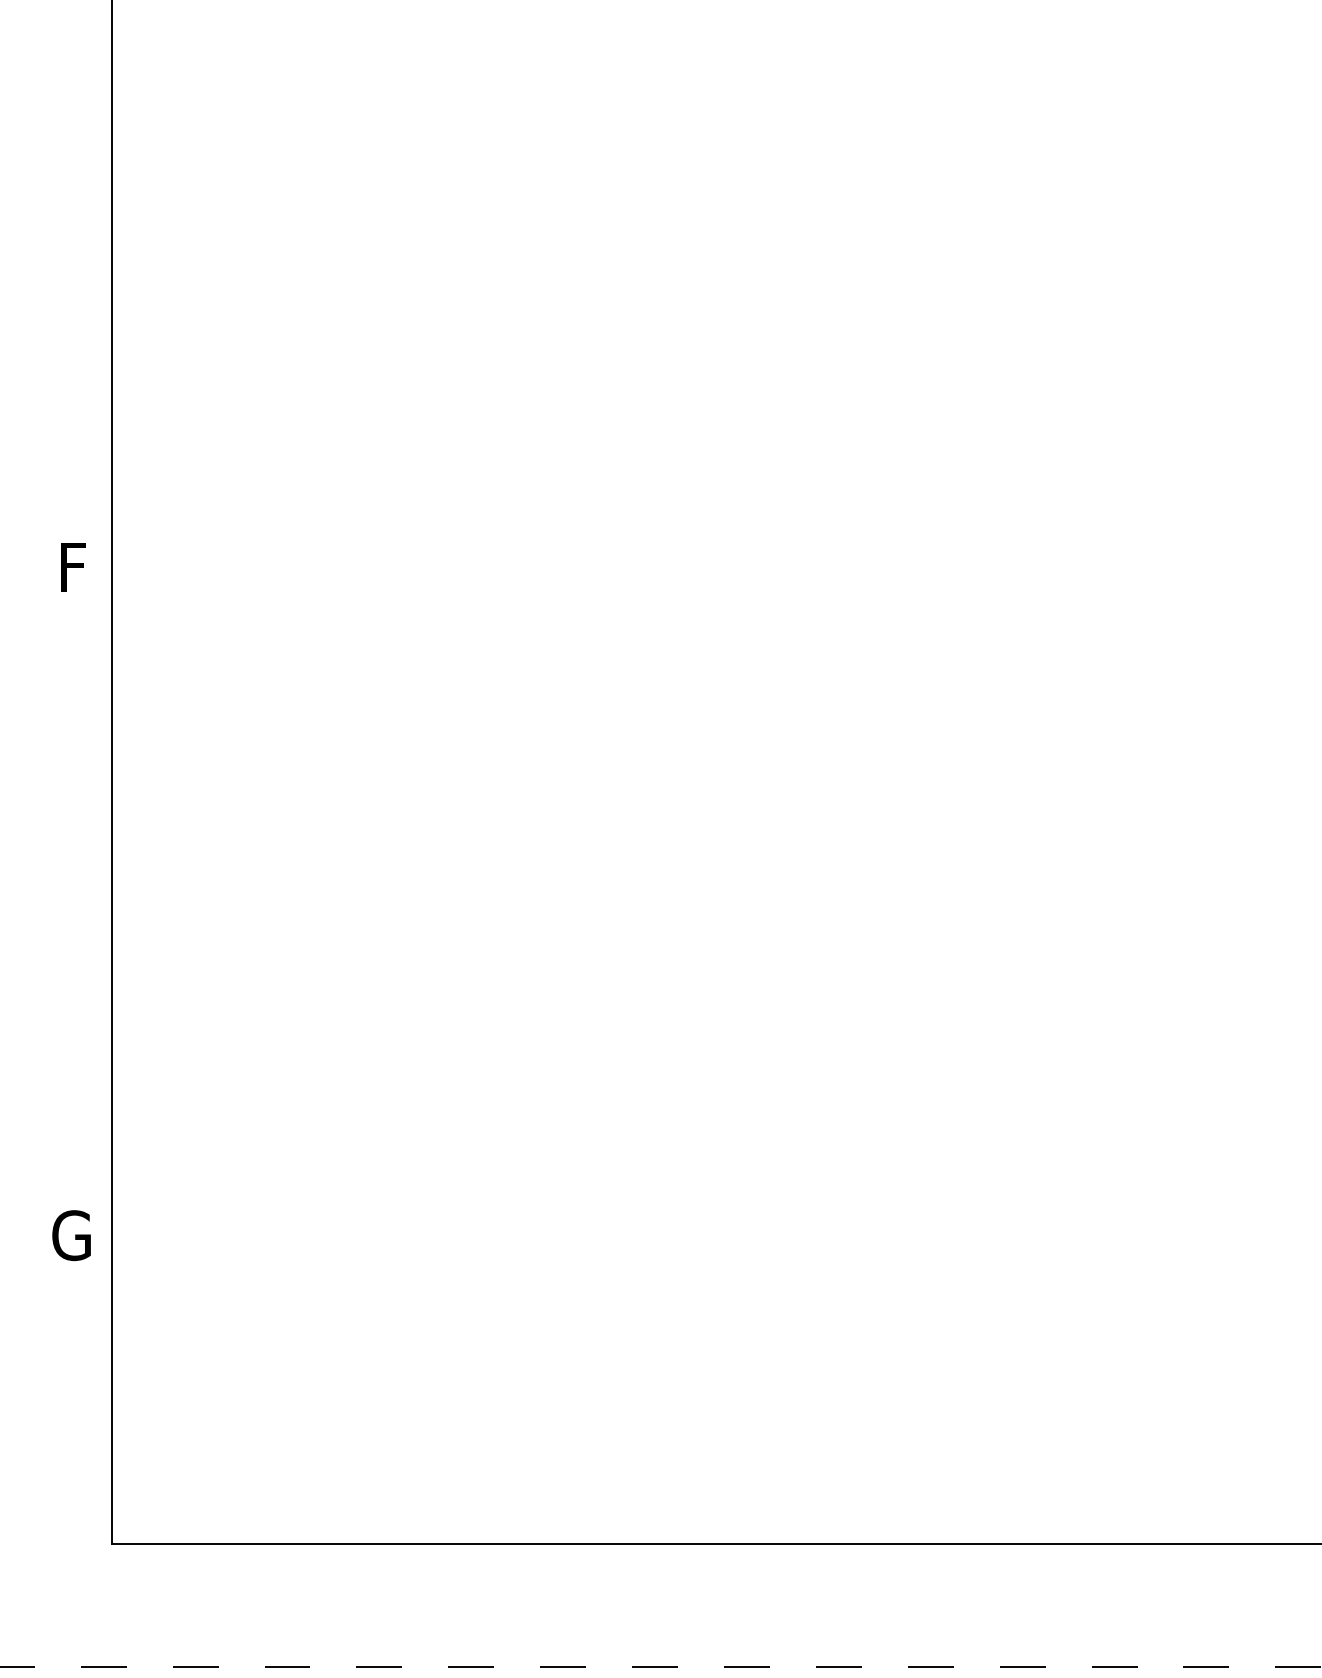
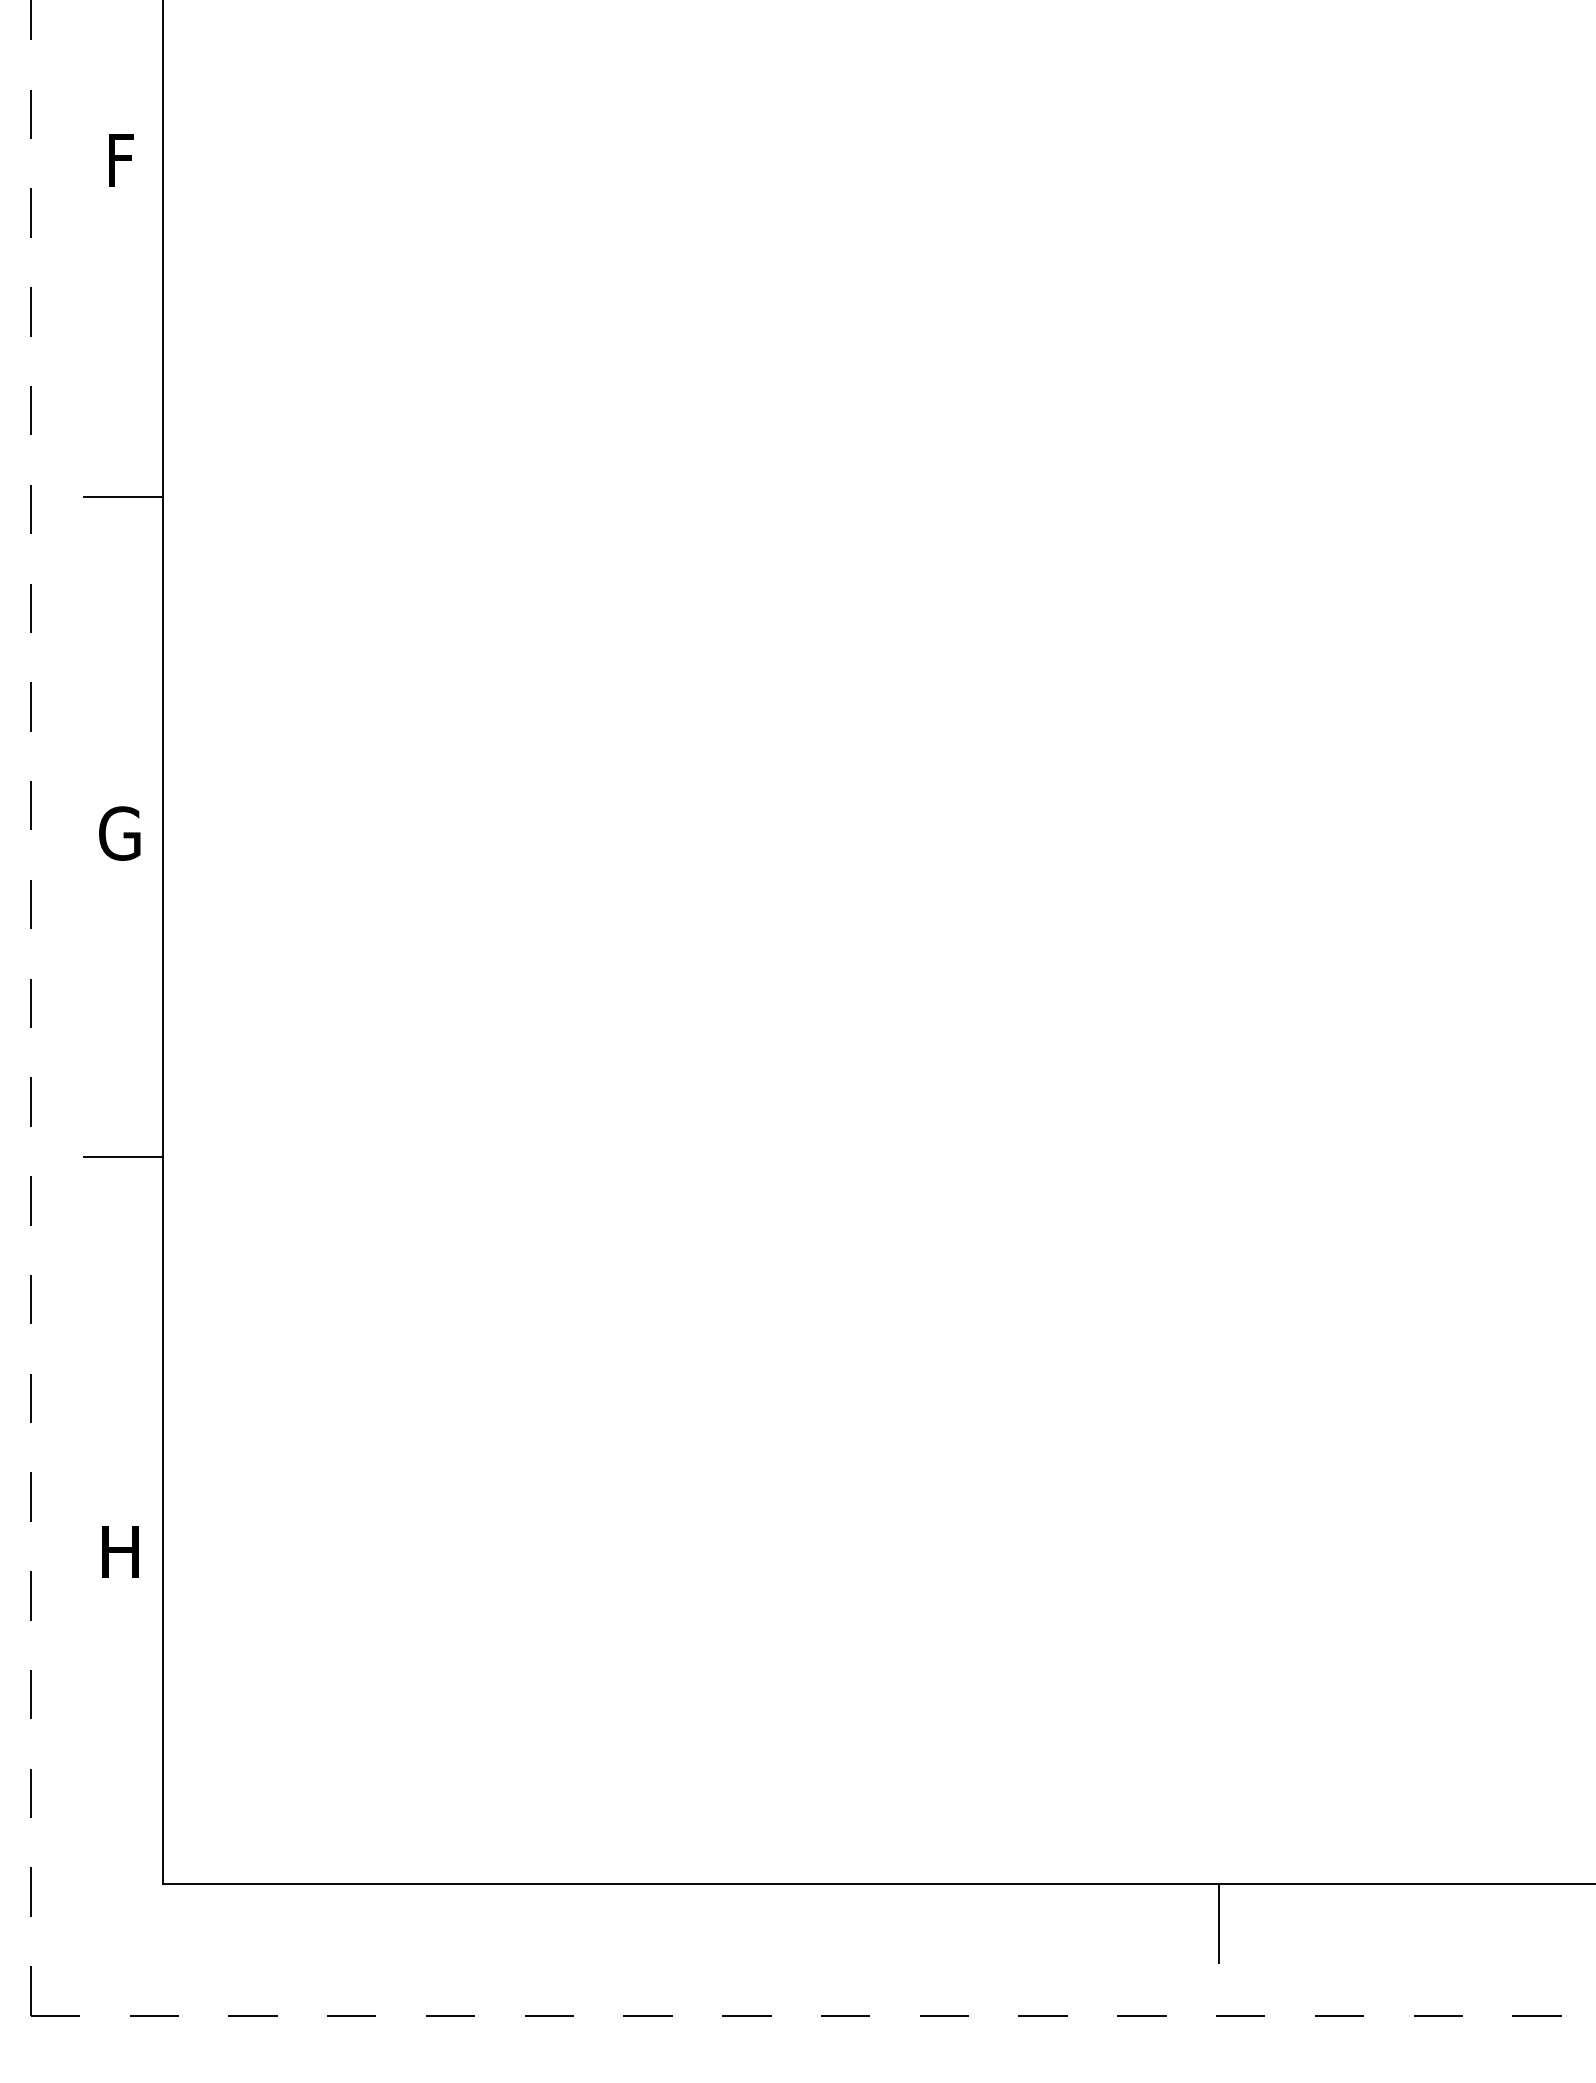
line: (74, 254) -> (122, 497), added
text: (71, 567) -> (119, 833), F -> G
line: (74, 868) -> (122, 1157), added
text: (71, 1235) -> (119, 1551), G -> H
line: (1094, 1580) -> (1219, 1922), added

